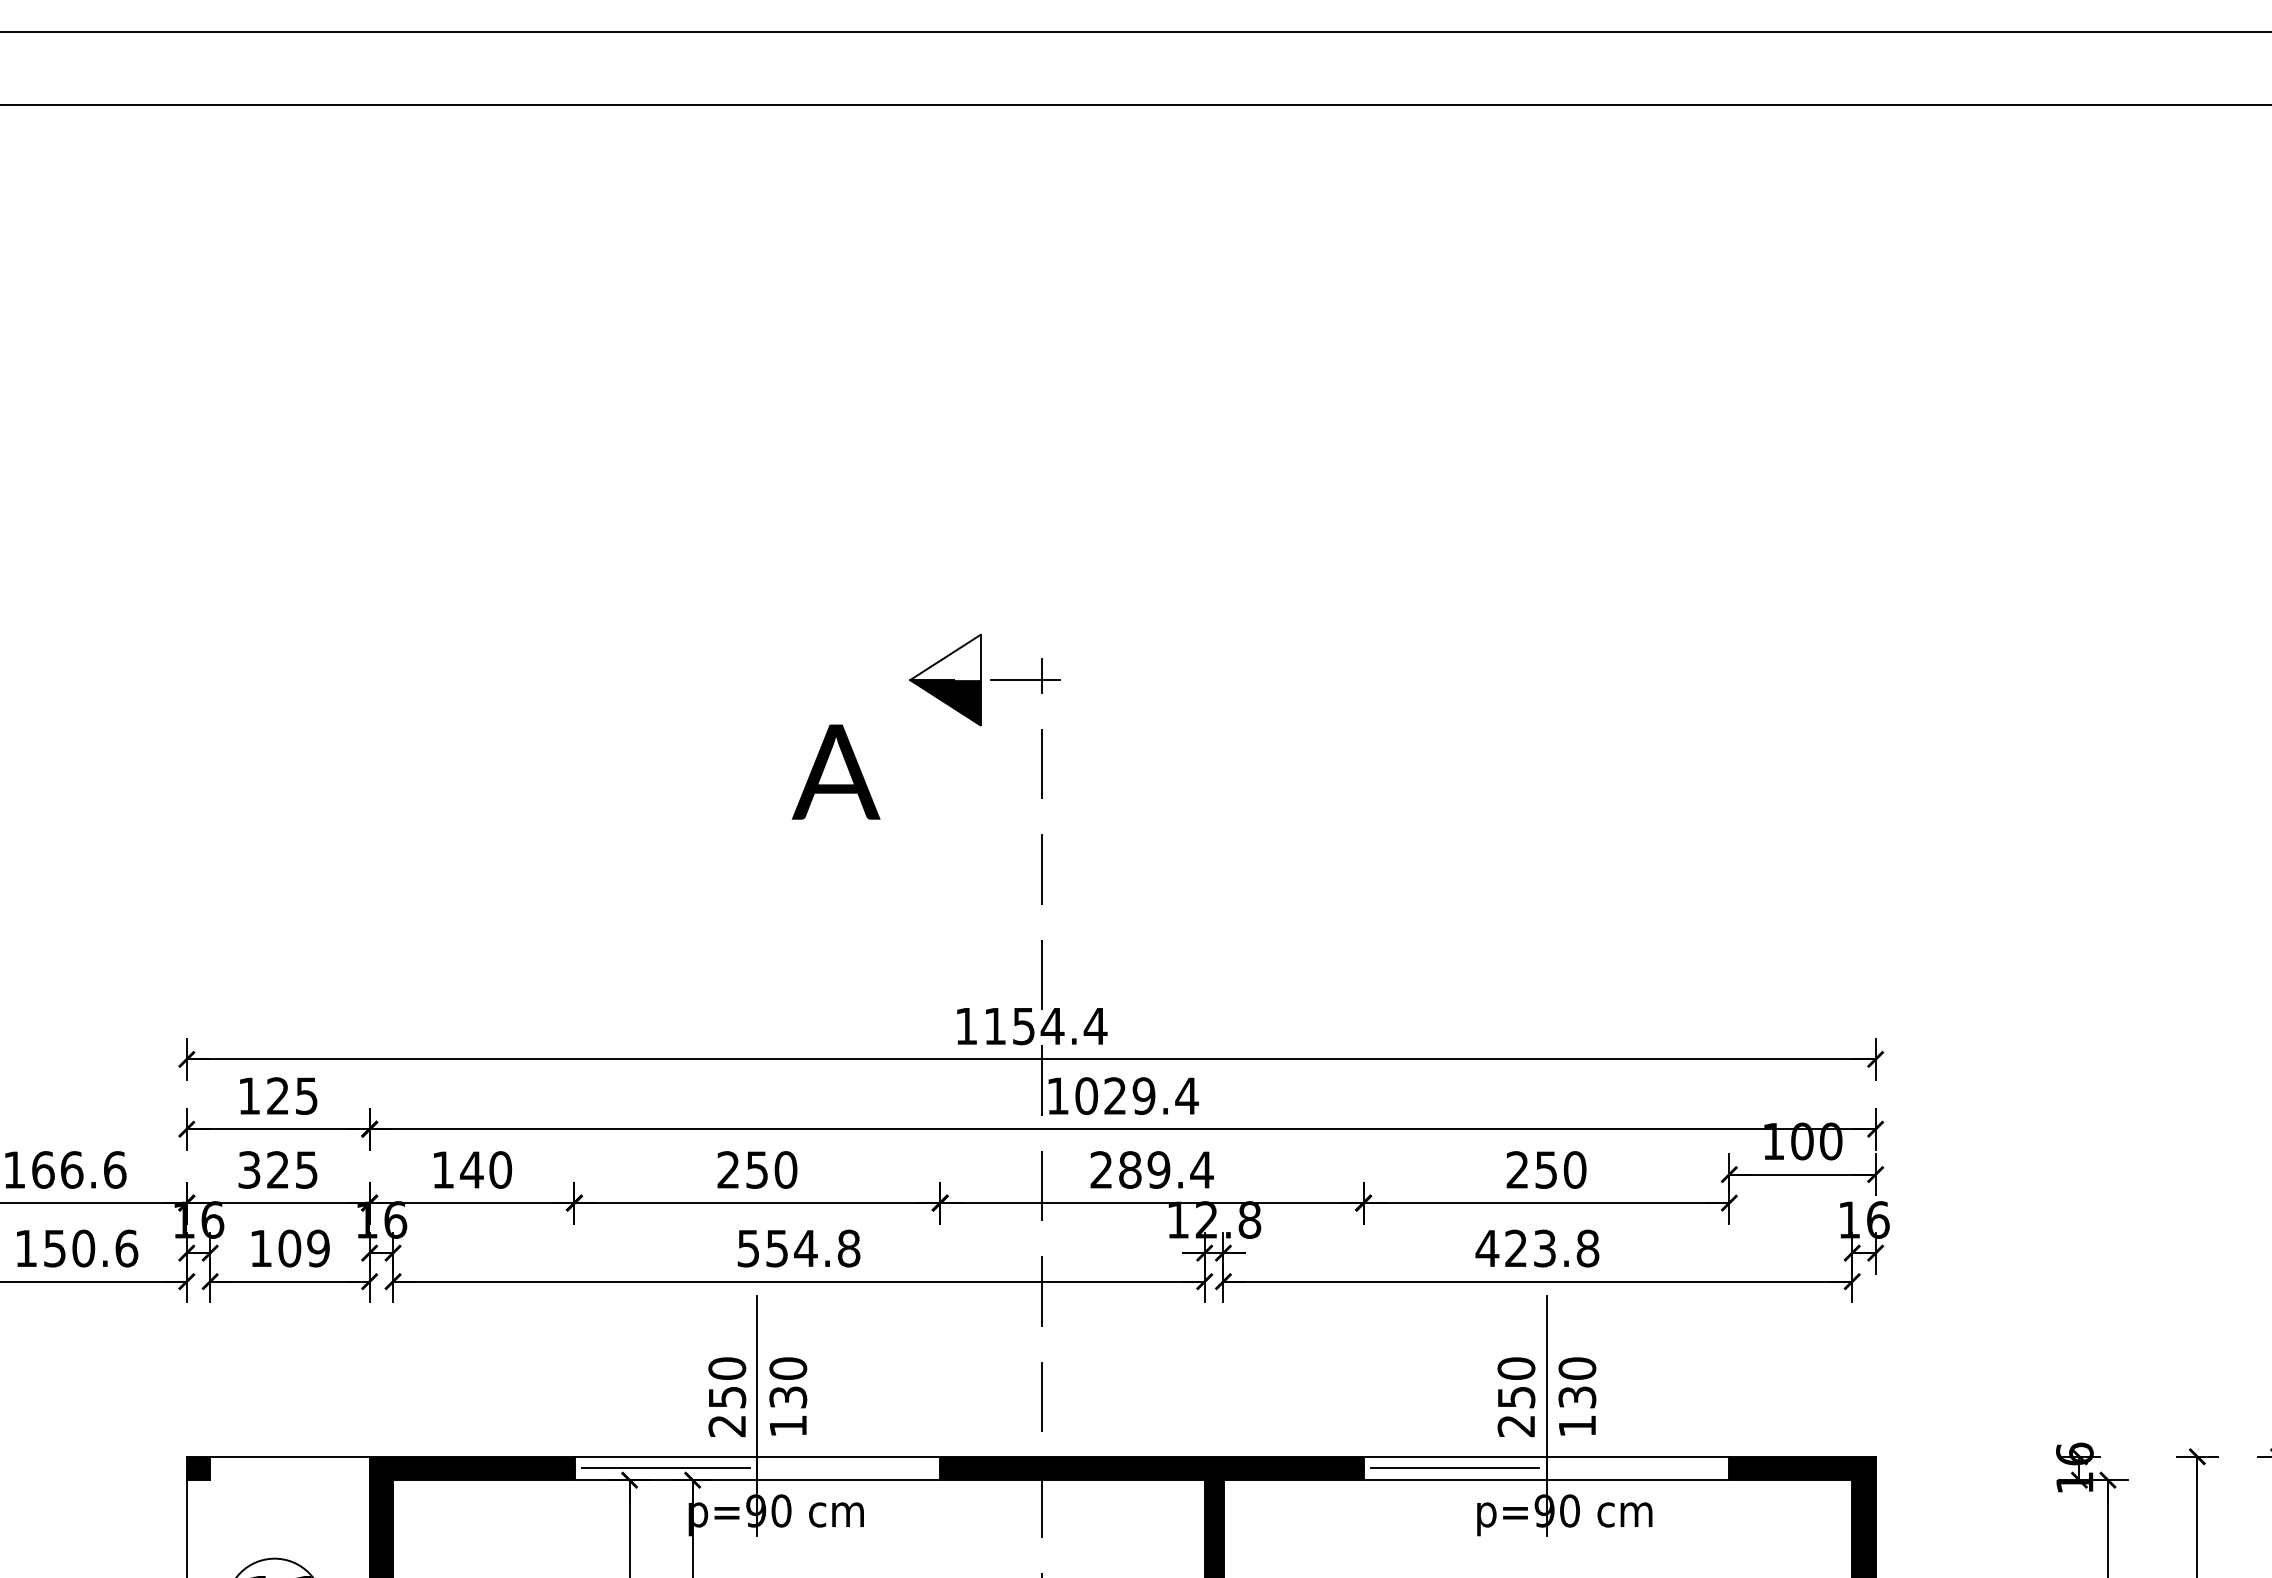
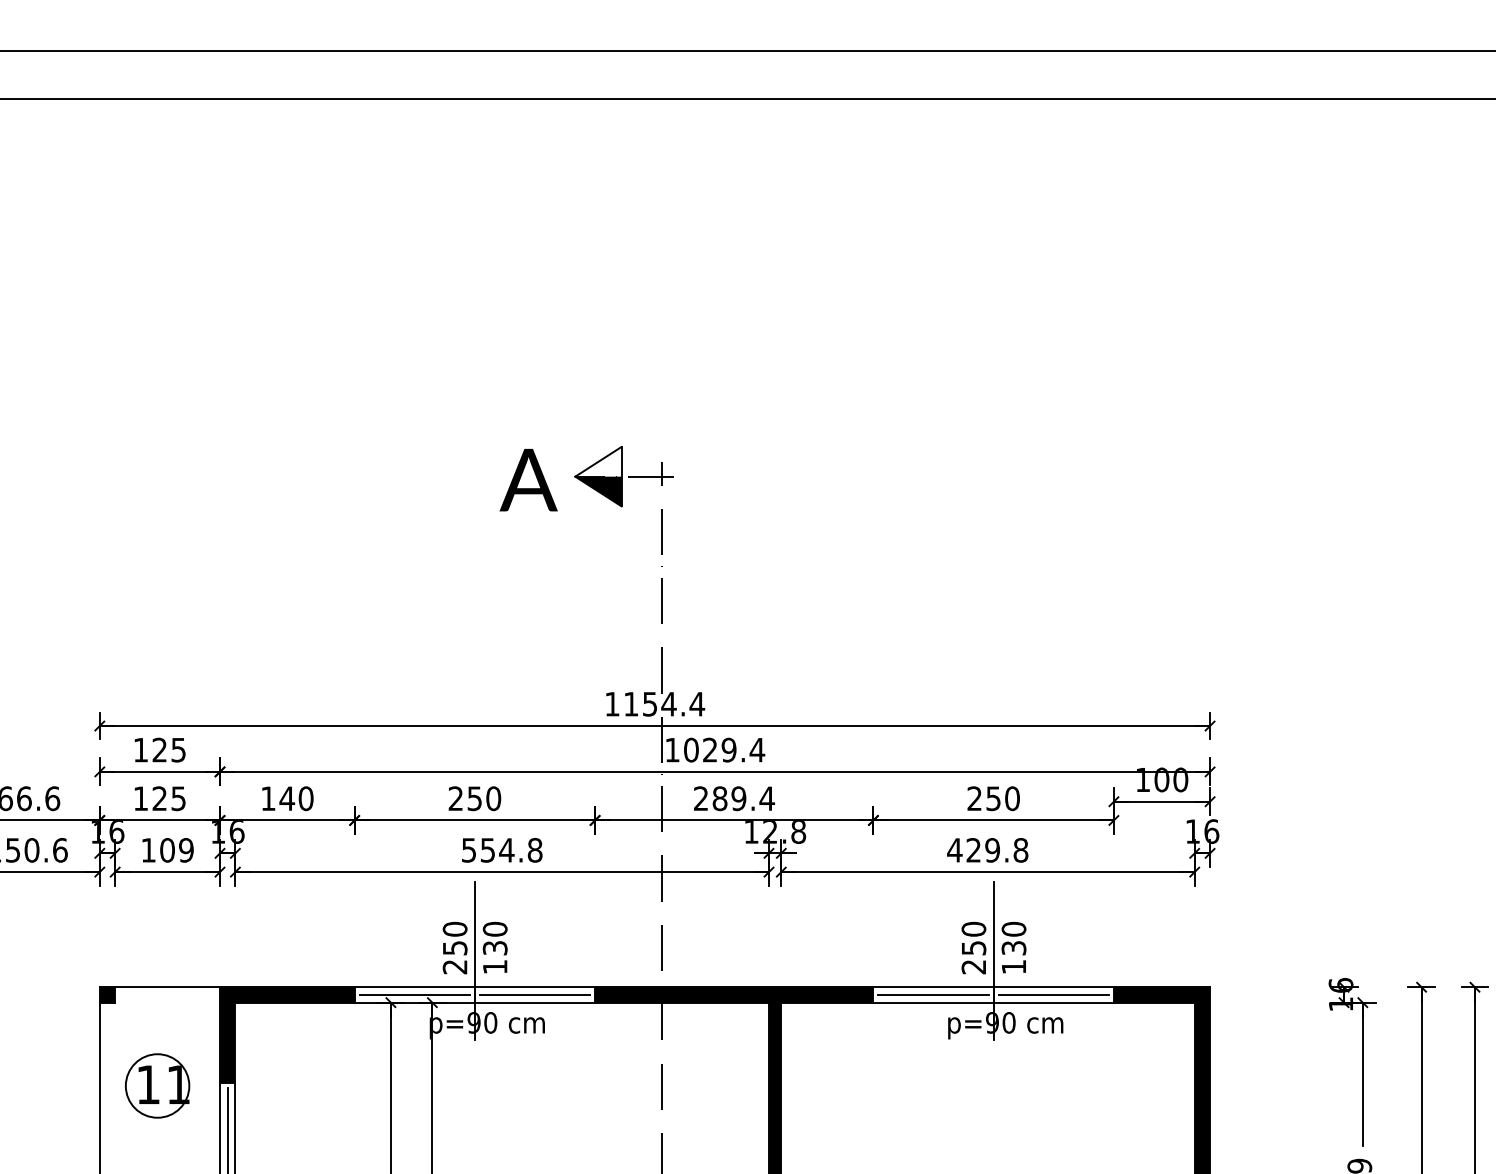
text: (835, 772) -> (528, 480), moved
text: (248, 1169) -> (140, 798), 325 -> 125
text: (1544, 1248) -> (992, 850), 423.8 -> 429.8
line: (848, 1467) -> (534, 994), added
line: (1637, 1467) -> (1053, 994), added

